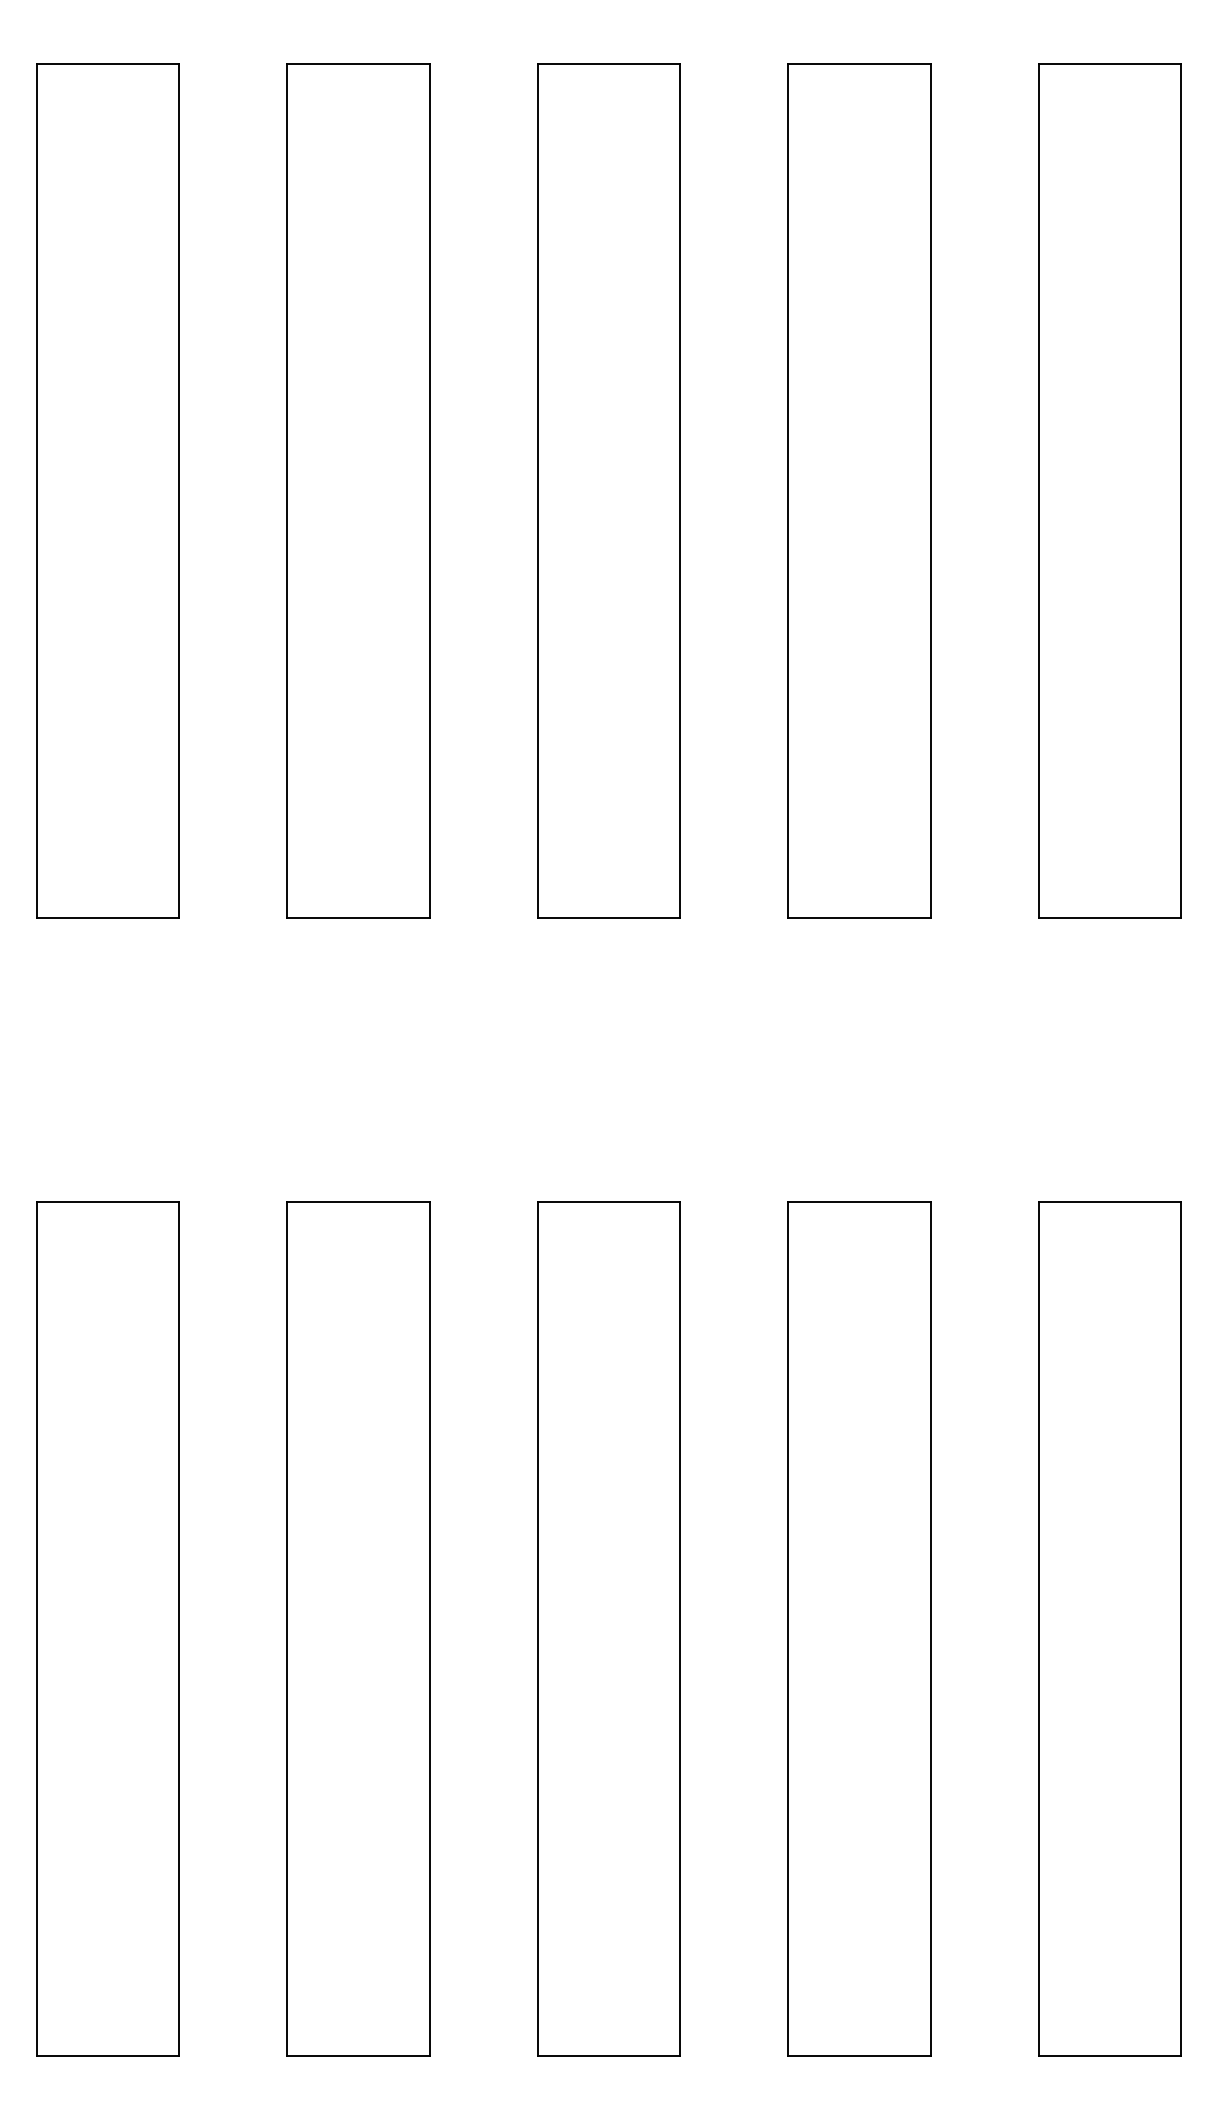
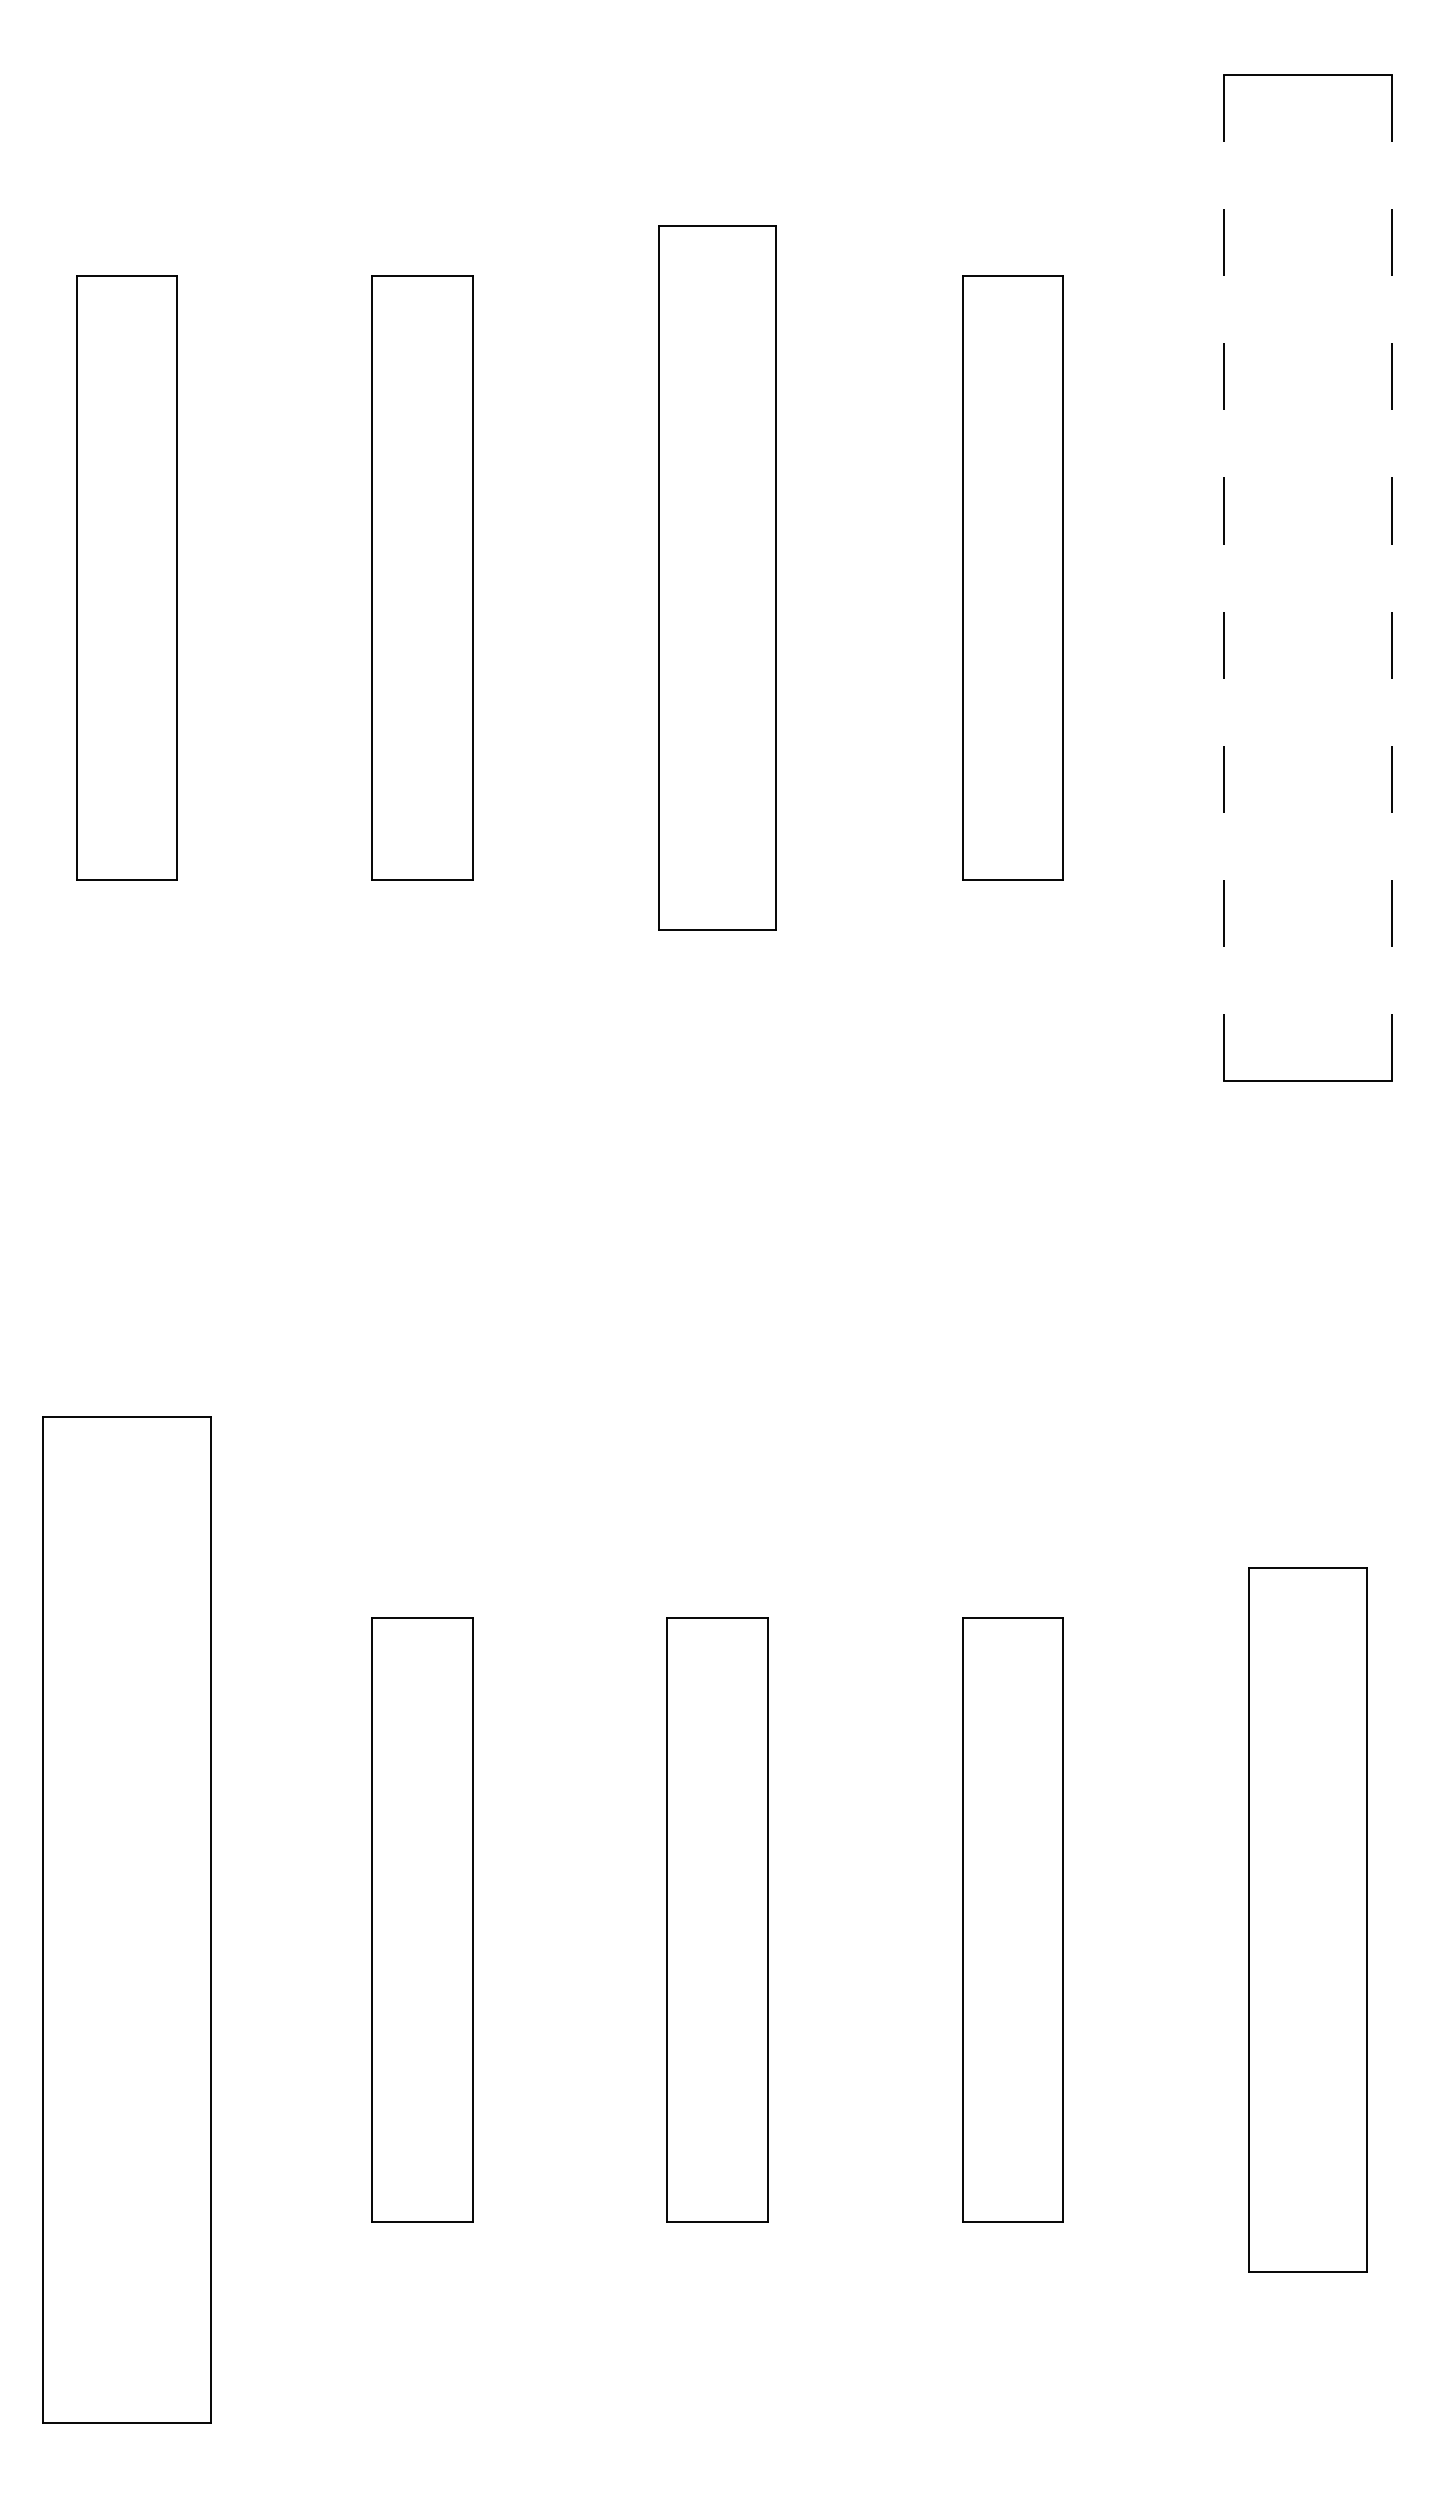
part: (107, 490) -> (126, 577), size x0.6
part: (357, 490) -> (421, 577), size x0.6
part: (609, 490) -> (717, 577), size x0.7
part: (859, 490) -> (1012, 577), size x0.6
line: (1039, 490) -> (1224, 577), solid -> dashed
line: (1180, 491) -> (1391, 578), solid -> dashed
part: (357, 1628) -> (421, 1919), size x0.6
part: (609, 1628) -> (717, 1919), size x0.6
part: (859, 1628) -> (1012, 1919), size x0.6
part: (1109, 1628) -> (1307, 1919), size x0.7

